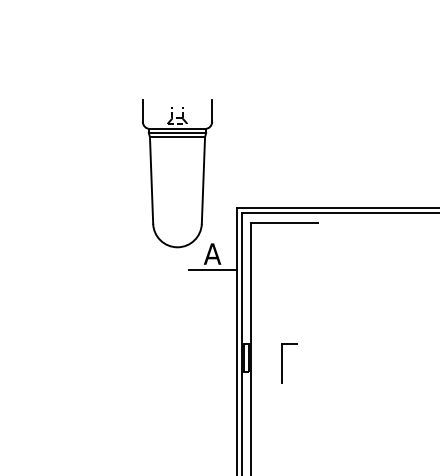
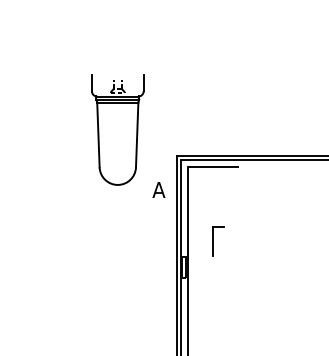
part: (177, 173) -> (117, 129), moved
line: (212, 269) -> (158, 201), removed
part: (282, 363) -> (212, 241), moved

